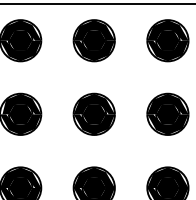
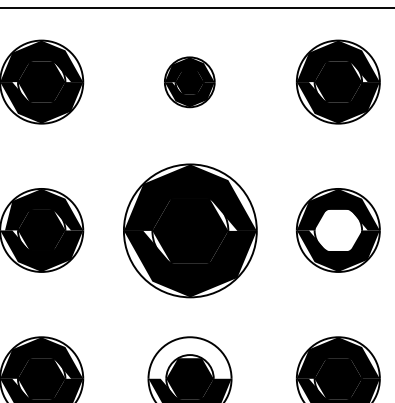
part: (93, 40) -> (188, 81), size x0.6
part: (93, 113) -> (188, 228), size x1.6
fill: (167, 114) -> (337, 230), removed
fill: (93, 177) -> (188, 357), removed

